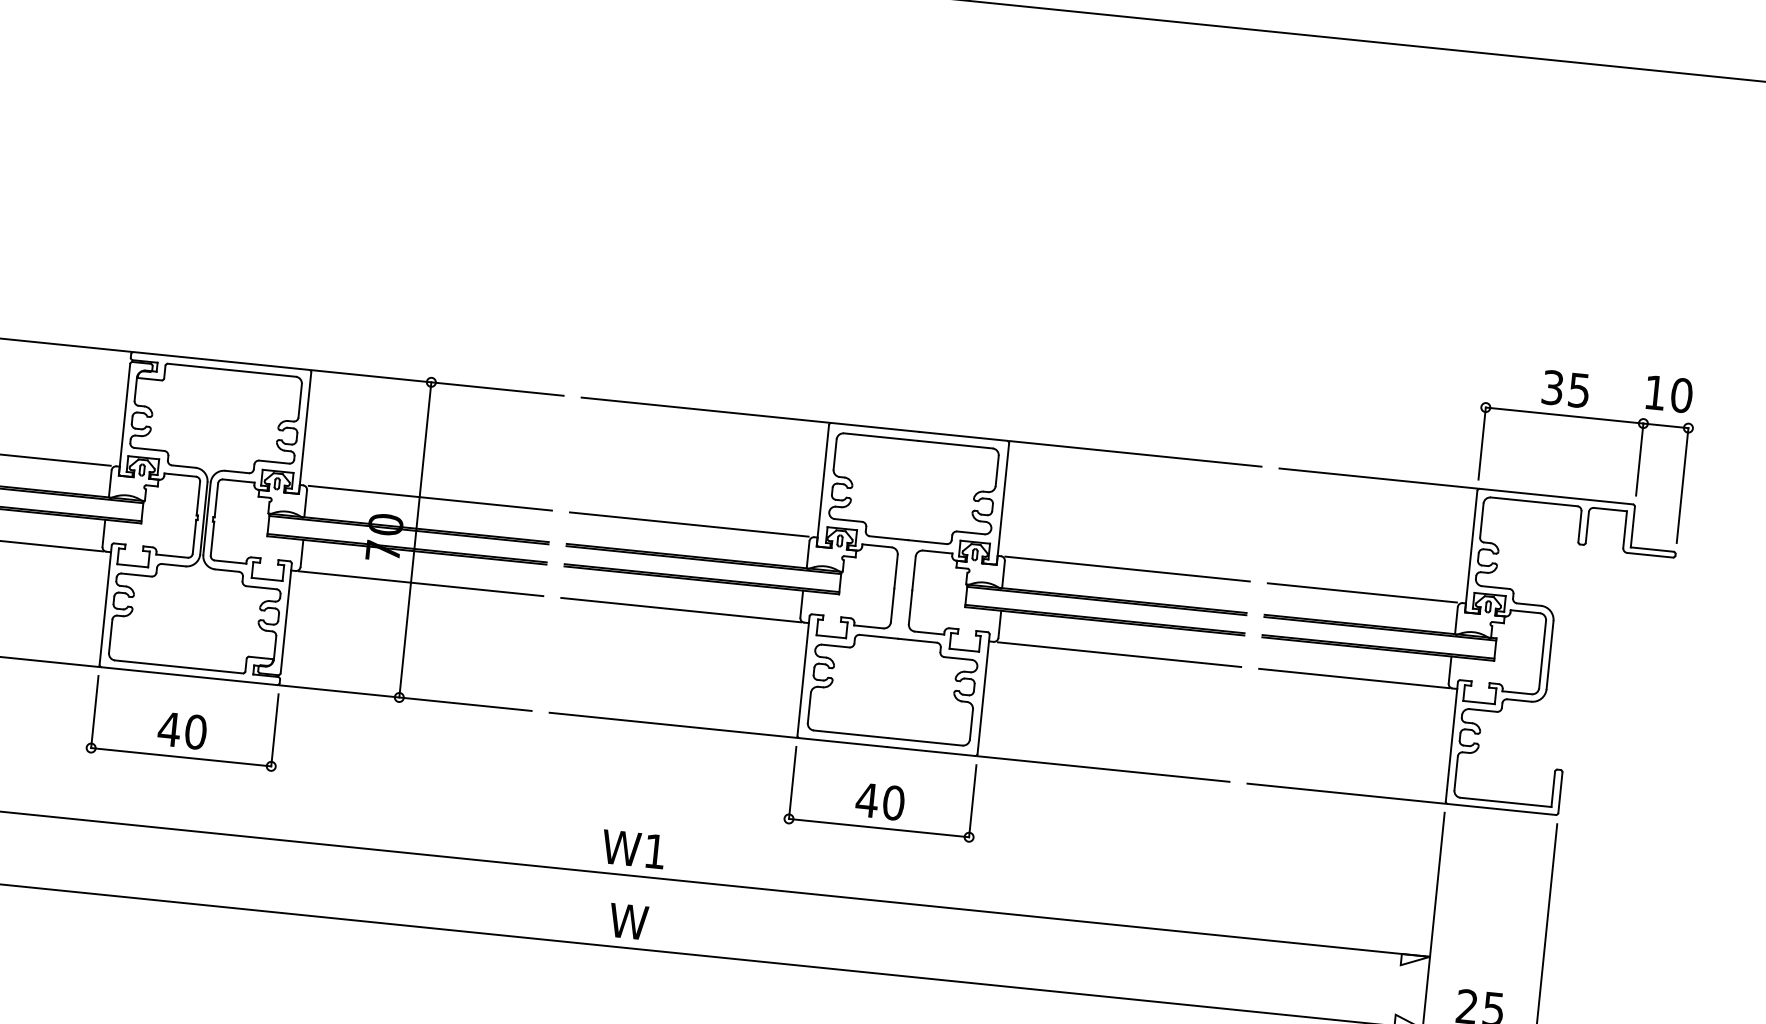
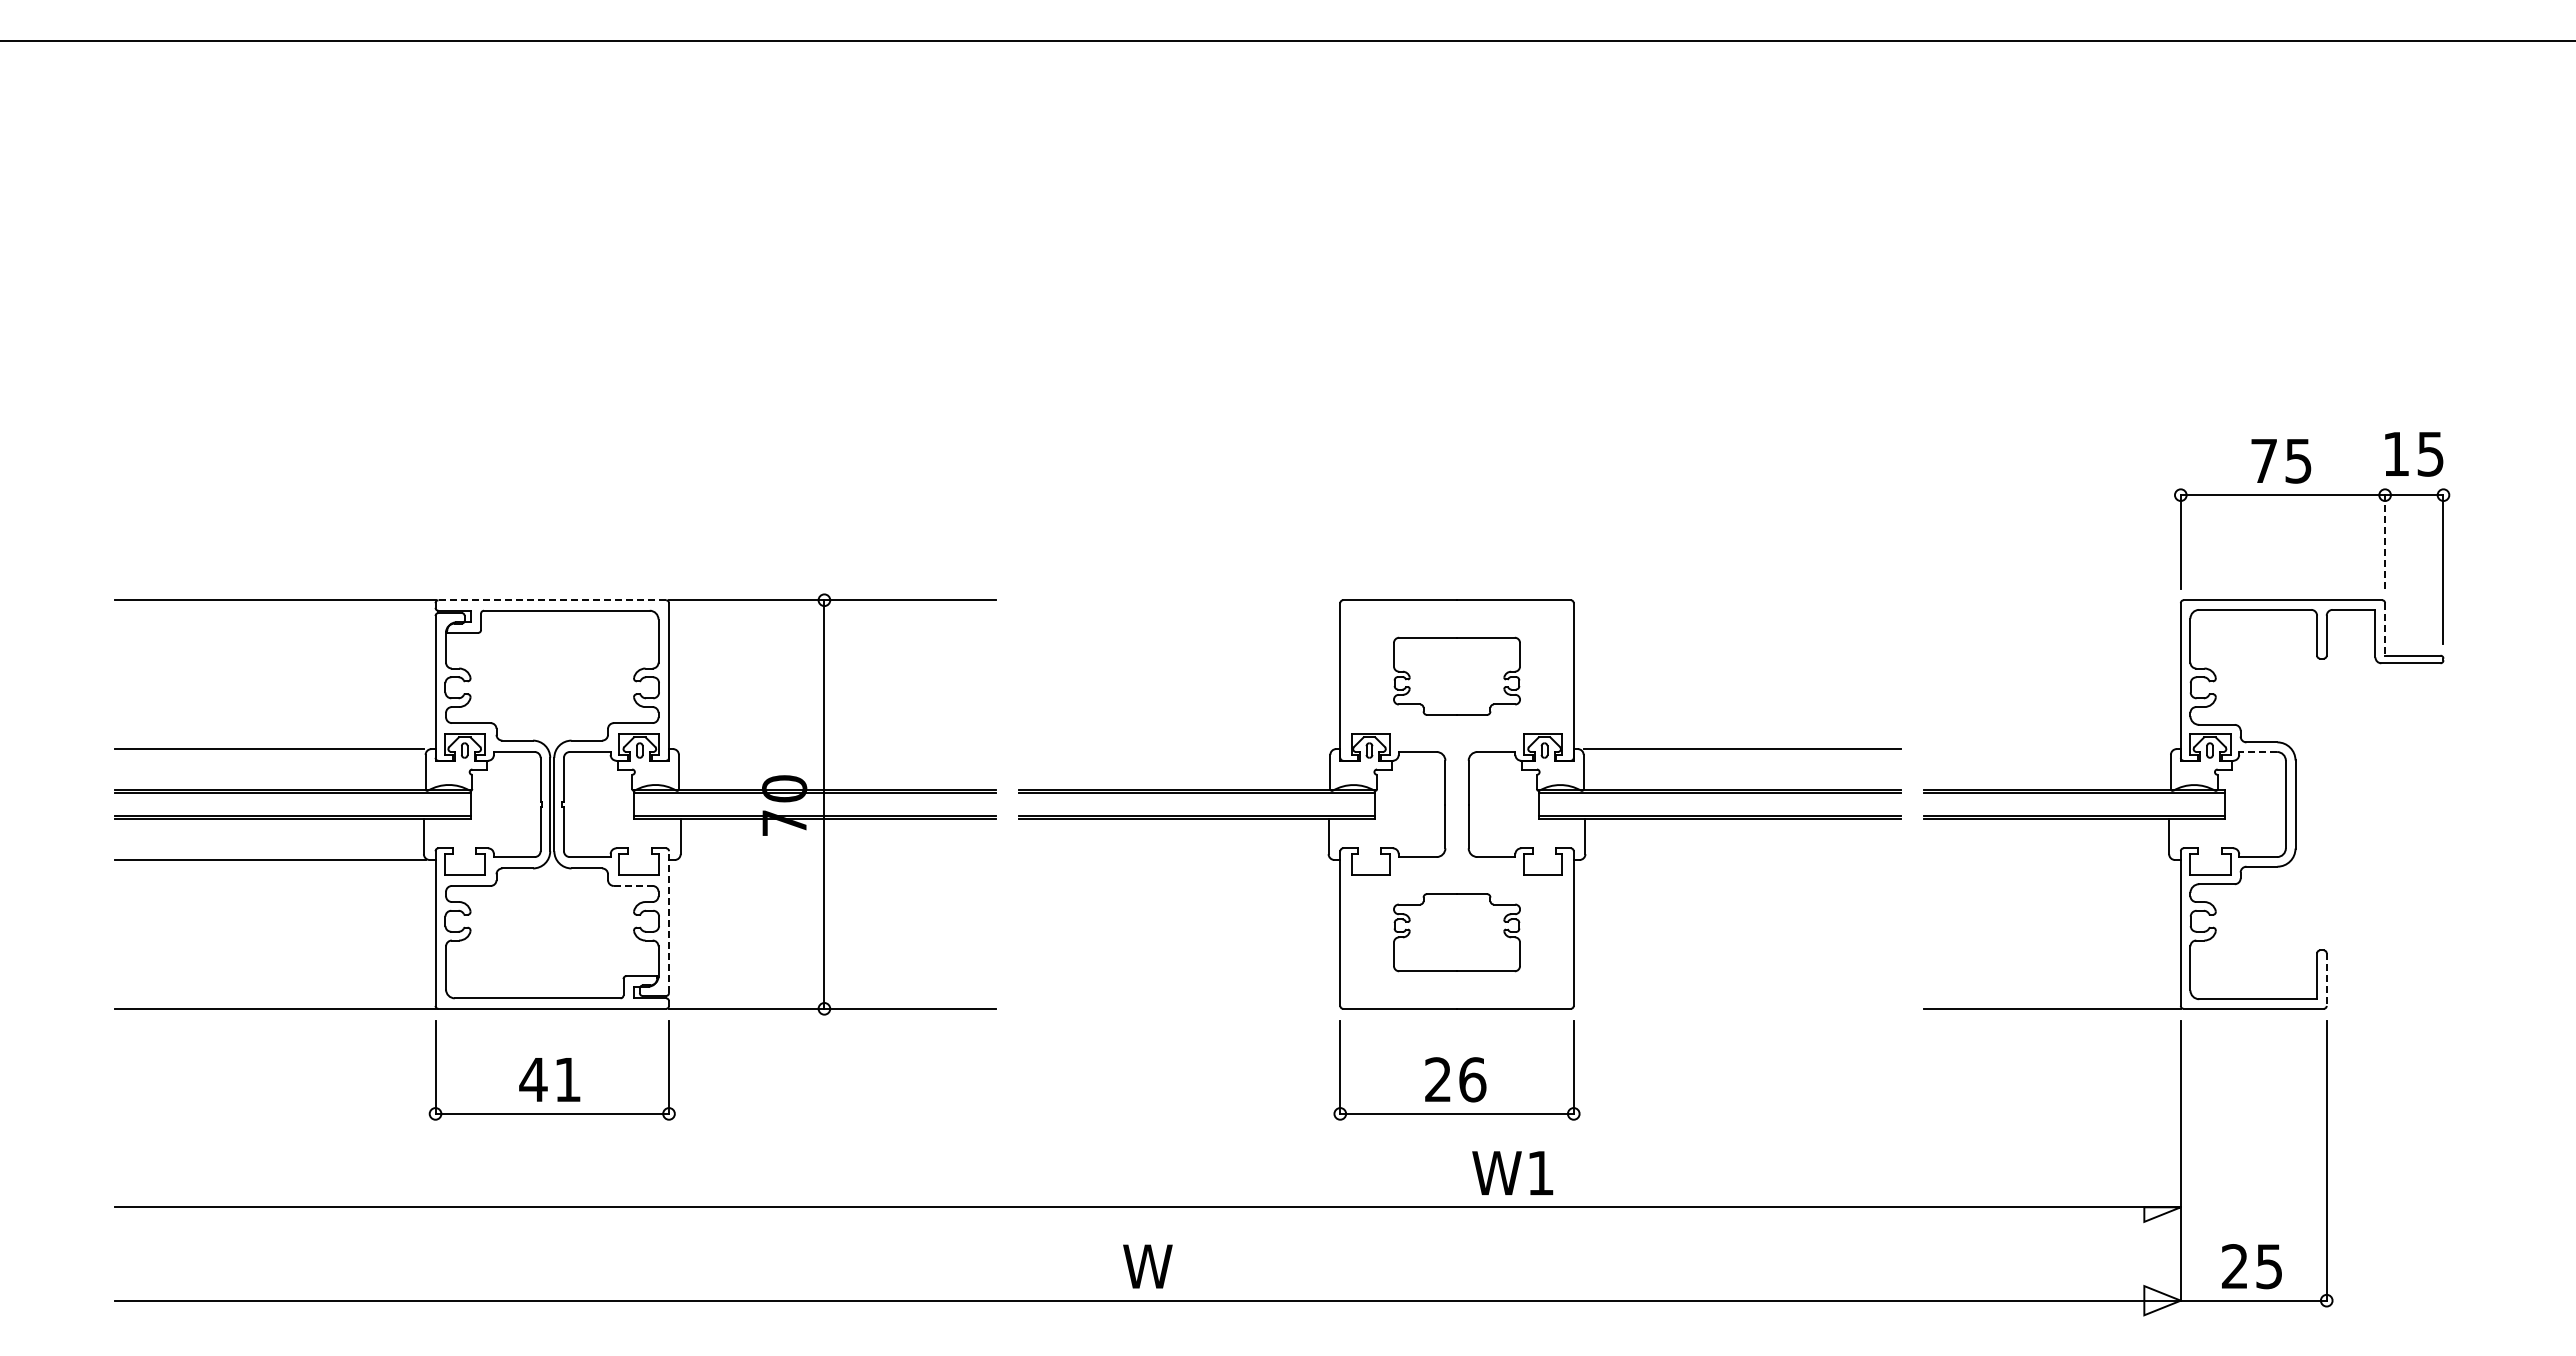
line: (221, 361) -> (552, 600), solid -> dashed
text: (1553, 387) -> (2264, 460), 35 -> 75
text: (1681, 394) -> (2430, 453), 10 -> 15
line: (705, 410) -> (1179, 600), removed
line: (1134, 453) -> (1736, 600), removed
line: (1640, 459) -> (2385, 541), solid -> dashed
line: (1377, 478) -> (2051, 600), removed
part: (912, 490) -> (1456, 676), size x0.6
line: (429, 498) -> (837, 749), removed
line: (688, 524) -> (1173, 749), removed
line: (1633, 527) -> (2385, 629), solid -> dashed
line: (420, 583) -> (836, 859), removed
line: (261, 587) -> (633, 885), solid -> dashed
line: (1362, 593) -> (2046, 749), removed
line: (681, 609) -> (1174, 859), removed
line: (1525, 612) -> (2258, 752), solid -> dashed
line: (286, 618) -> (669, 922), solid -> dashed
line: (1119, 654) -> (1742, 859), removed
line: (1353, 678) -> (2046, 859), removed
part: (892, 688) -> (1456, 932), size x0.6
line: (673, 725) -> (1179, 1008), removed
text: (195, 731) -> (567, 1079), 40 -> 41
line: (1102, 768) -> (1736, 1008), removed
line: (1560, 793) -> (2326, 980), solid -> dashed
text: (879, 801) -> (1454, 1079), 40 -> 26
text: (633, 848) -> (1512, 1172), moved

